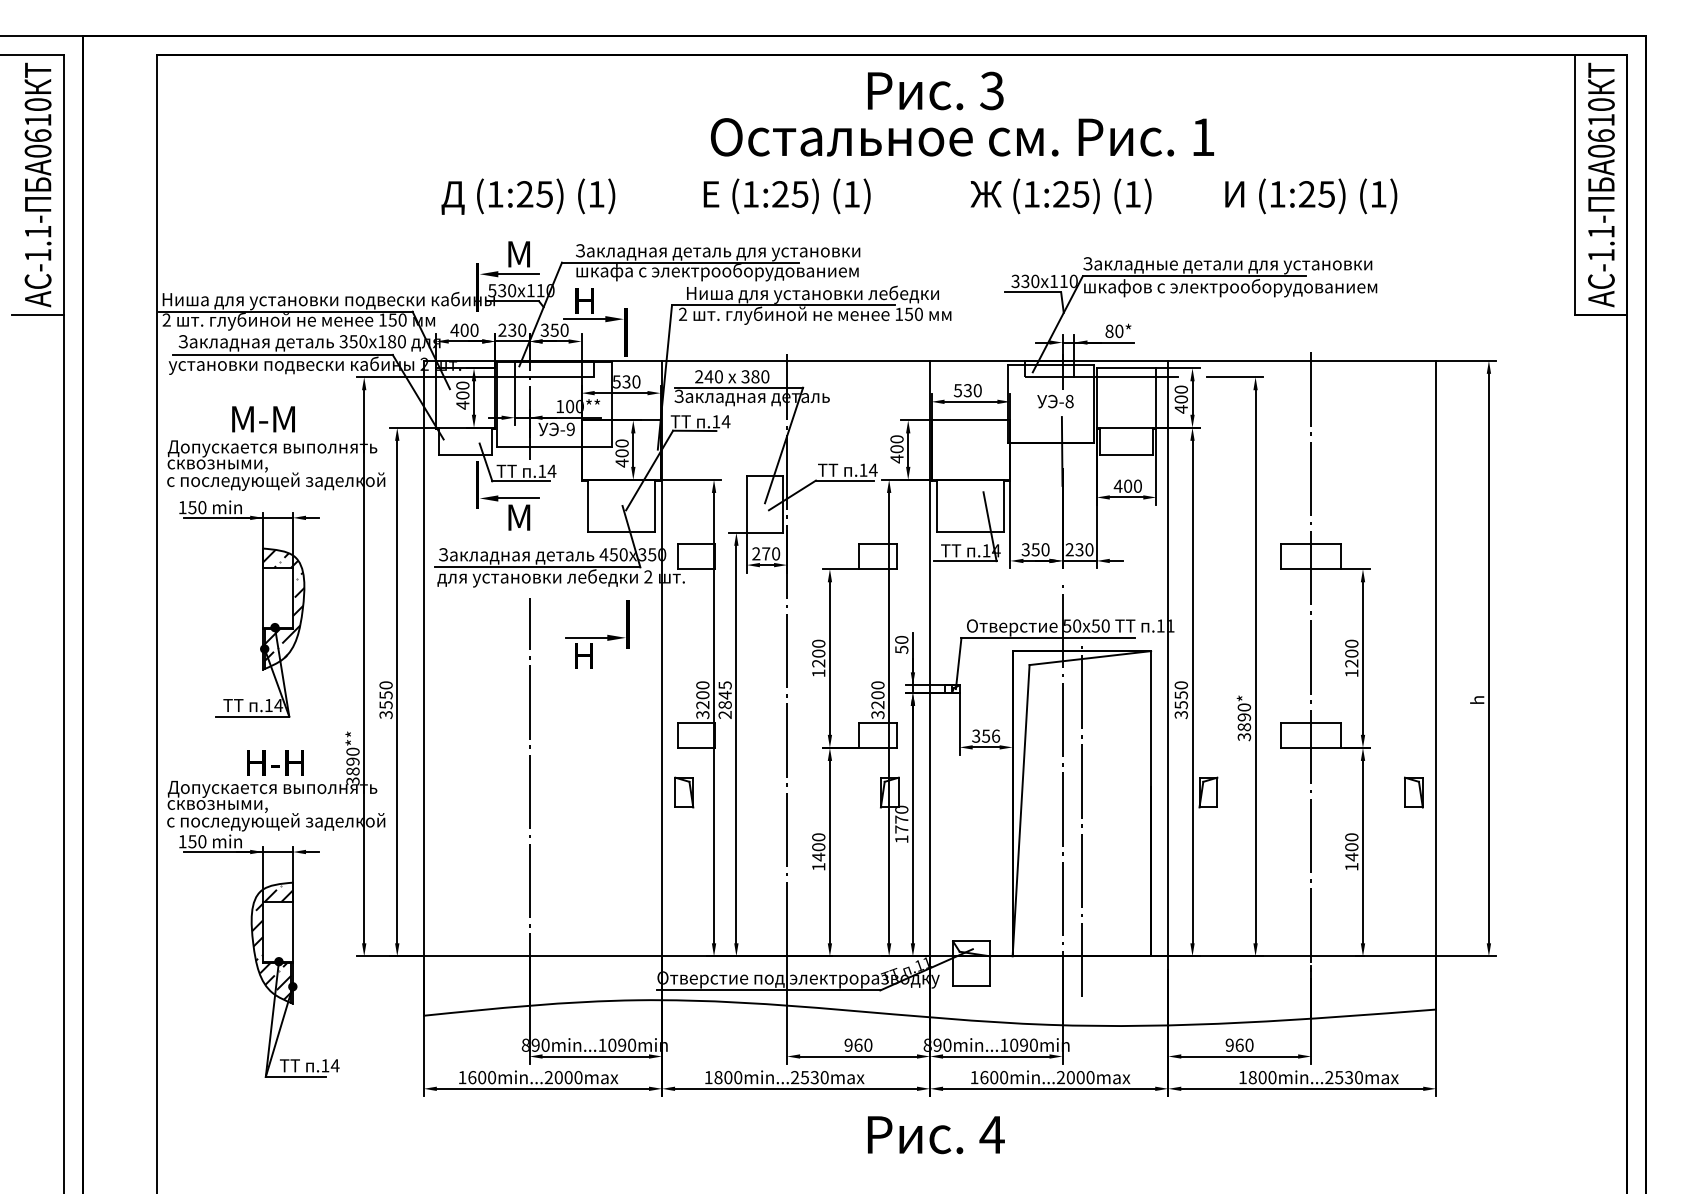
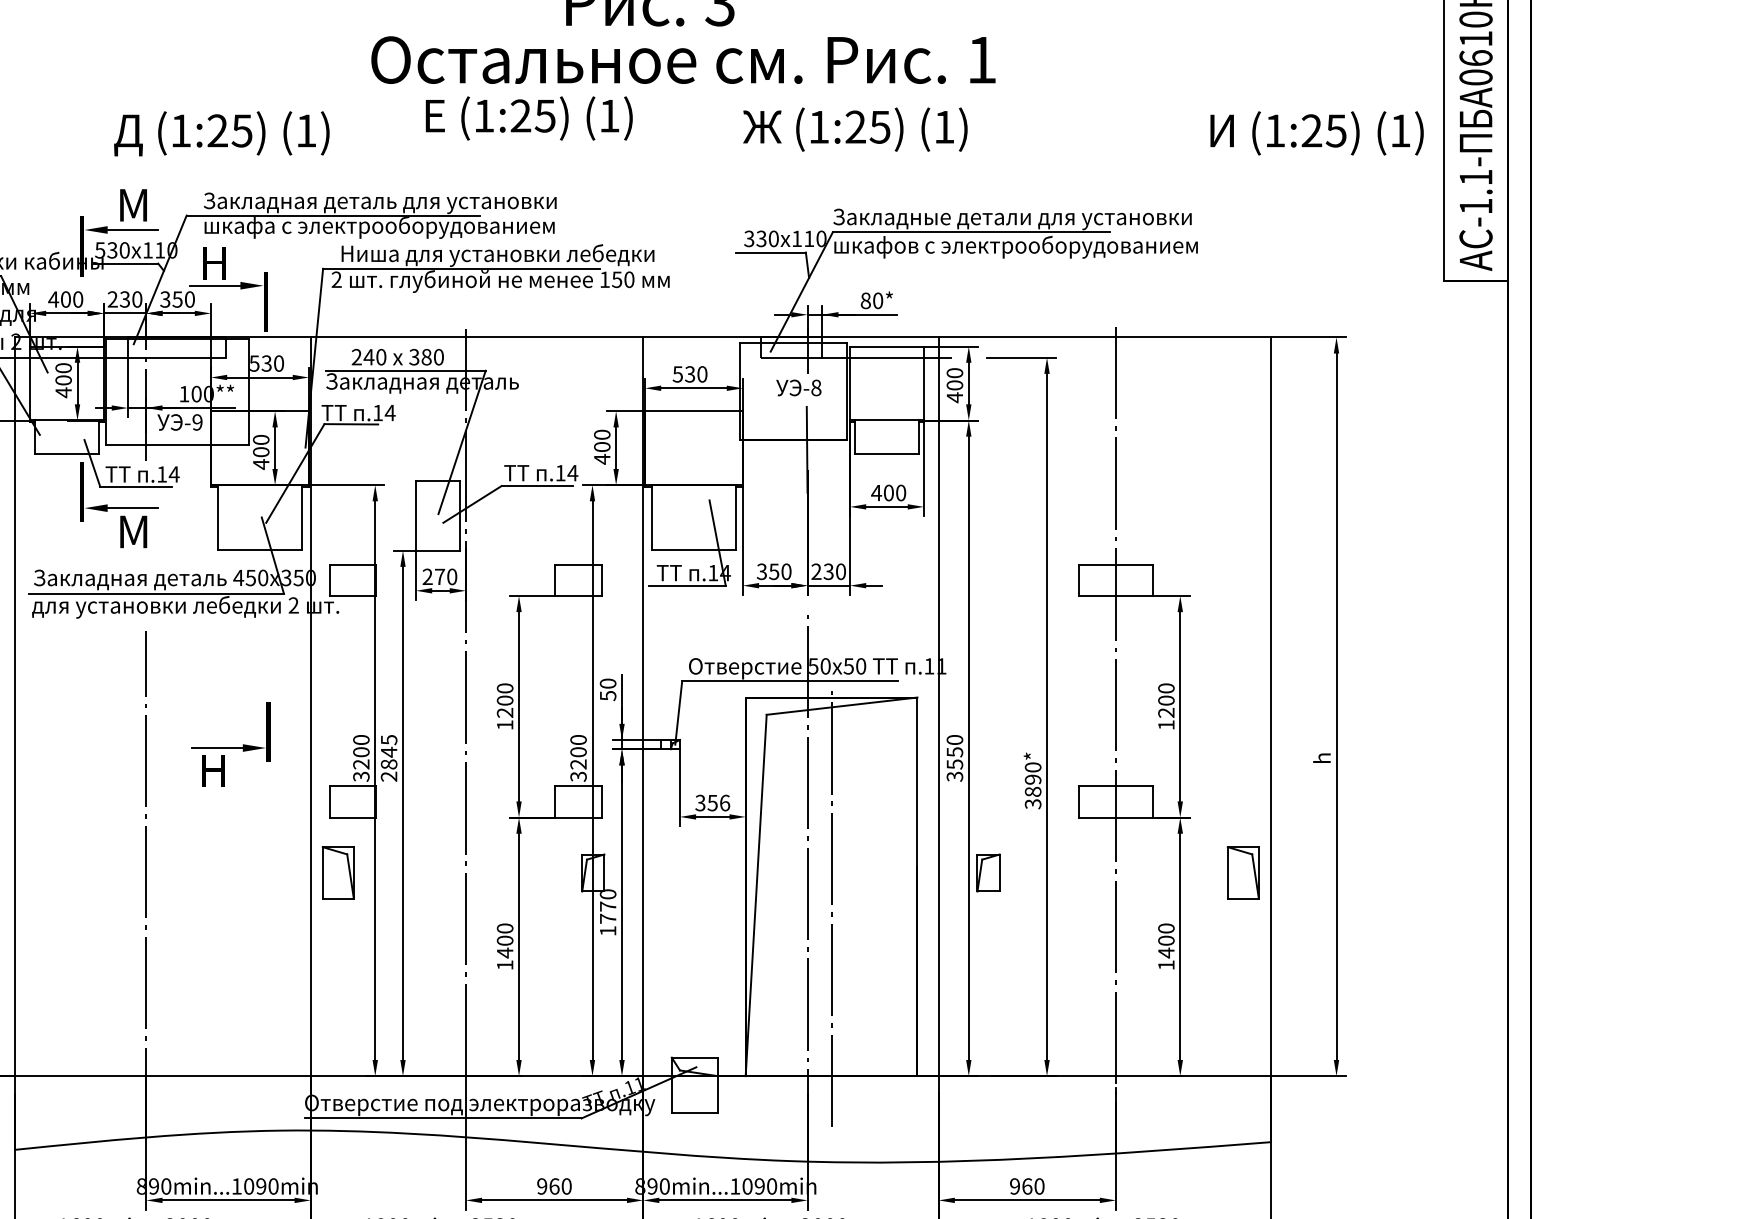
text: (528, 196) -> (222, 133), moved
text: (786, 196) -> (528, 118), moved
text: (1060, 196) -> (854, 129), moved
text: (1311, 196) -> (1317, 133), moved
part: (597, 634) -> (230, 743), moved
part: (684, 792) -> (338, 872), size x1.4
part: (1413, 792) -> (1242, 872), size x1.4

